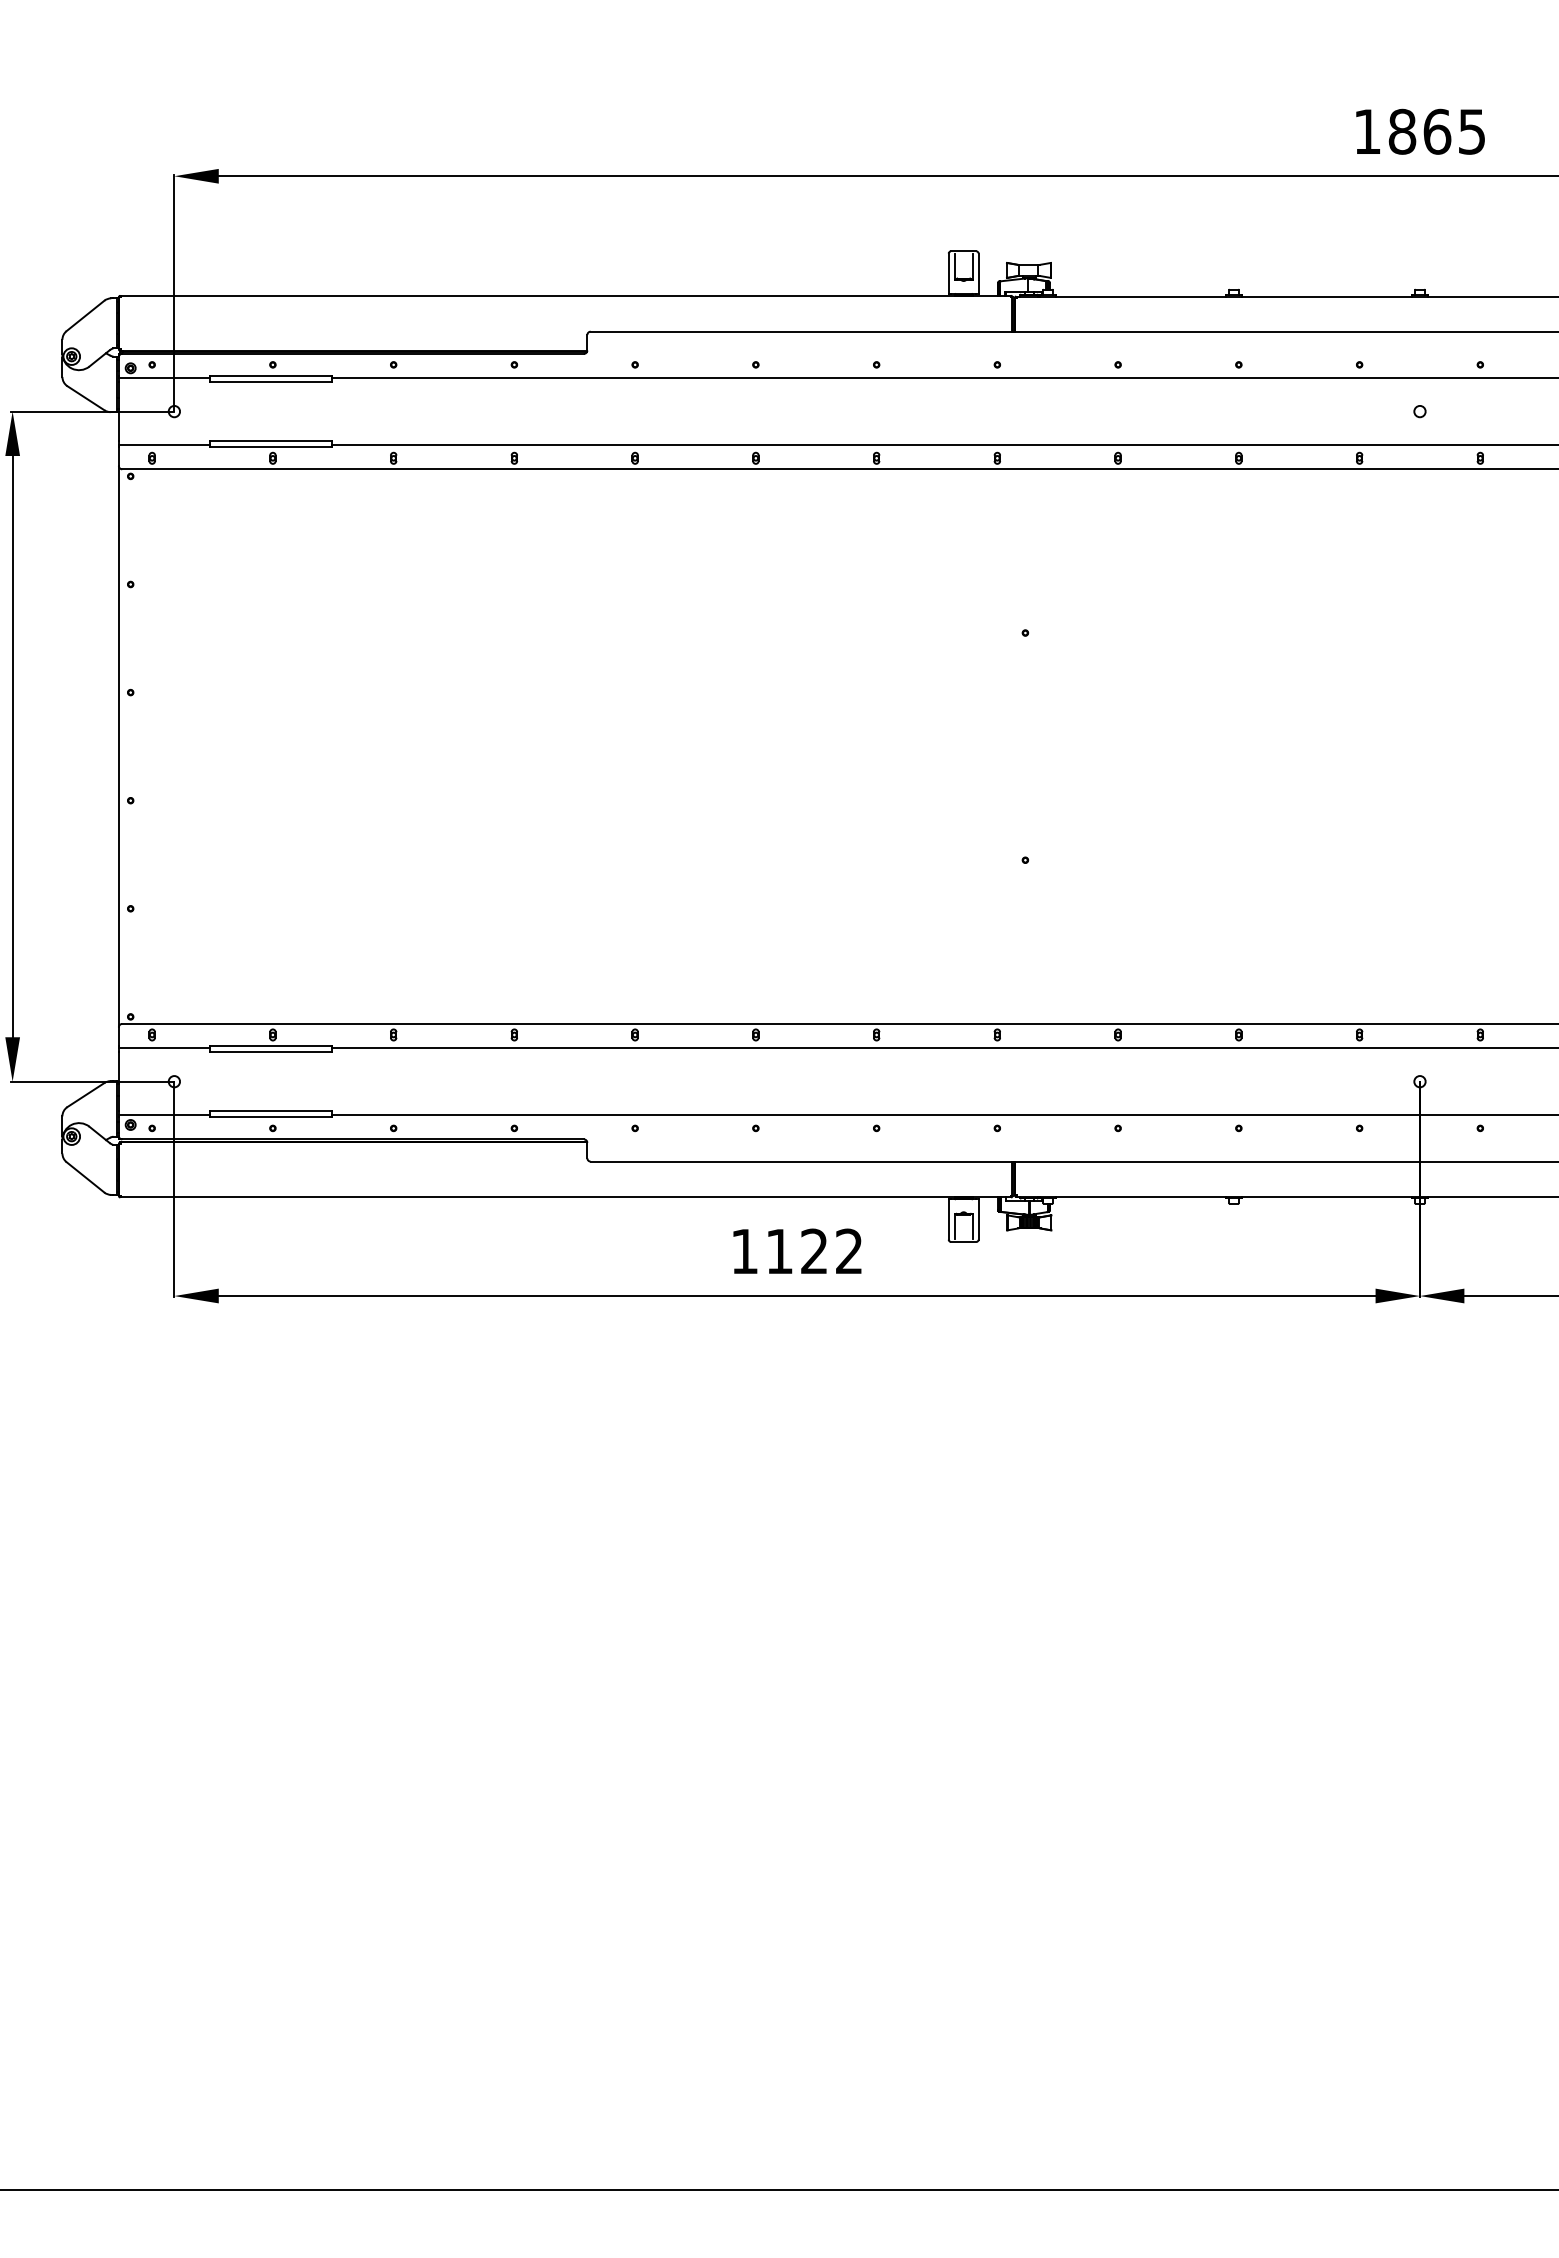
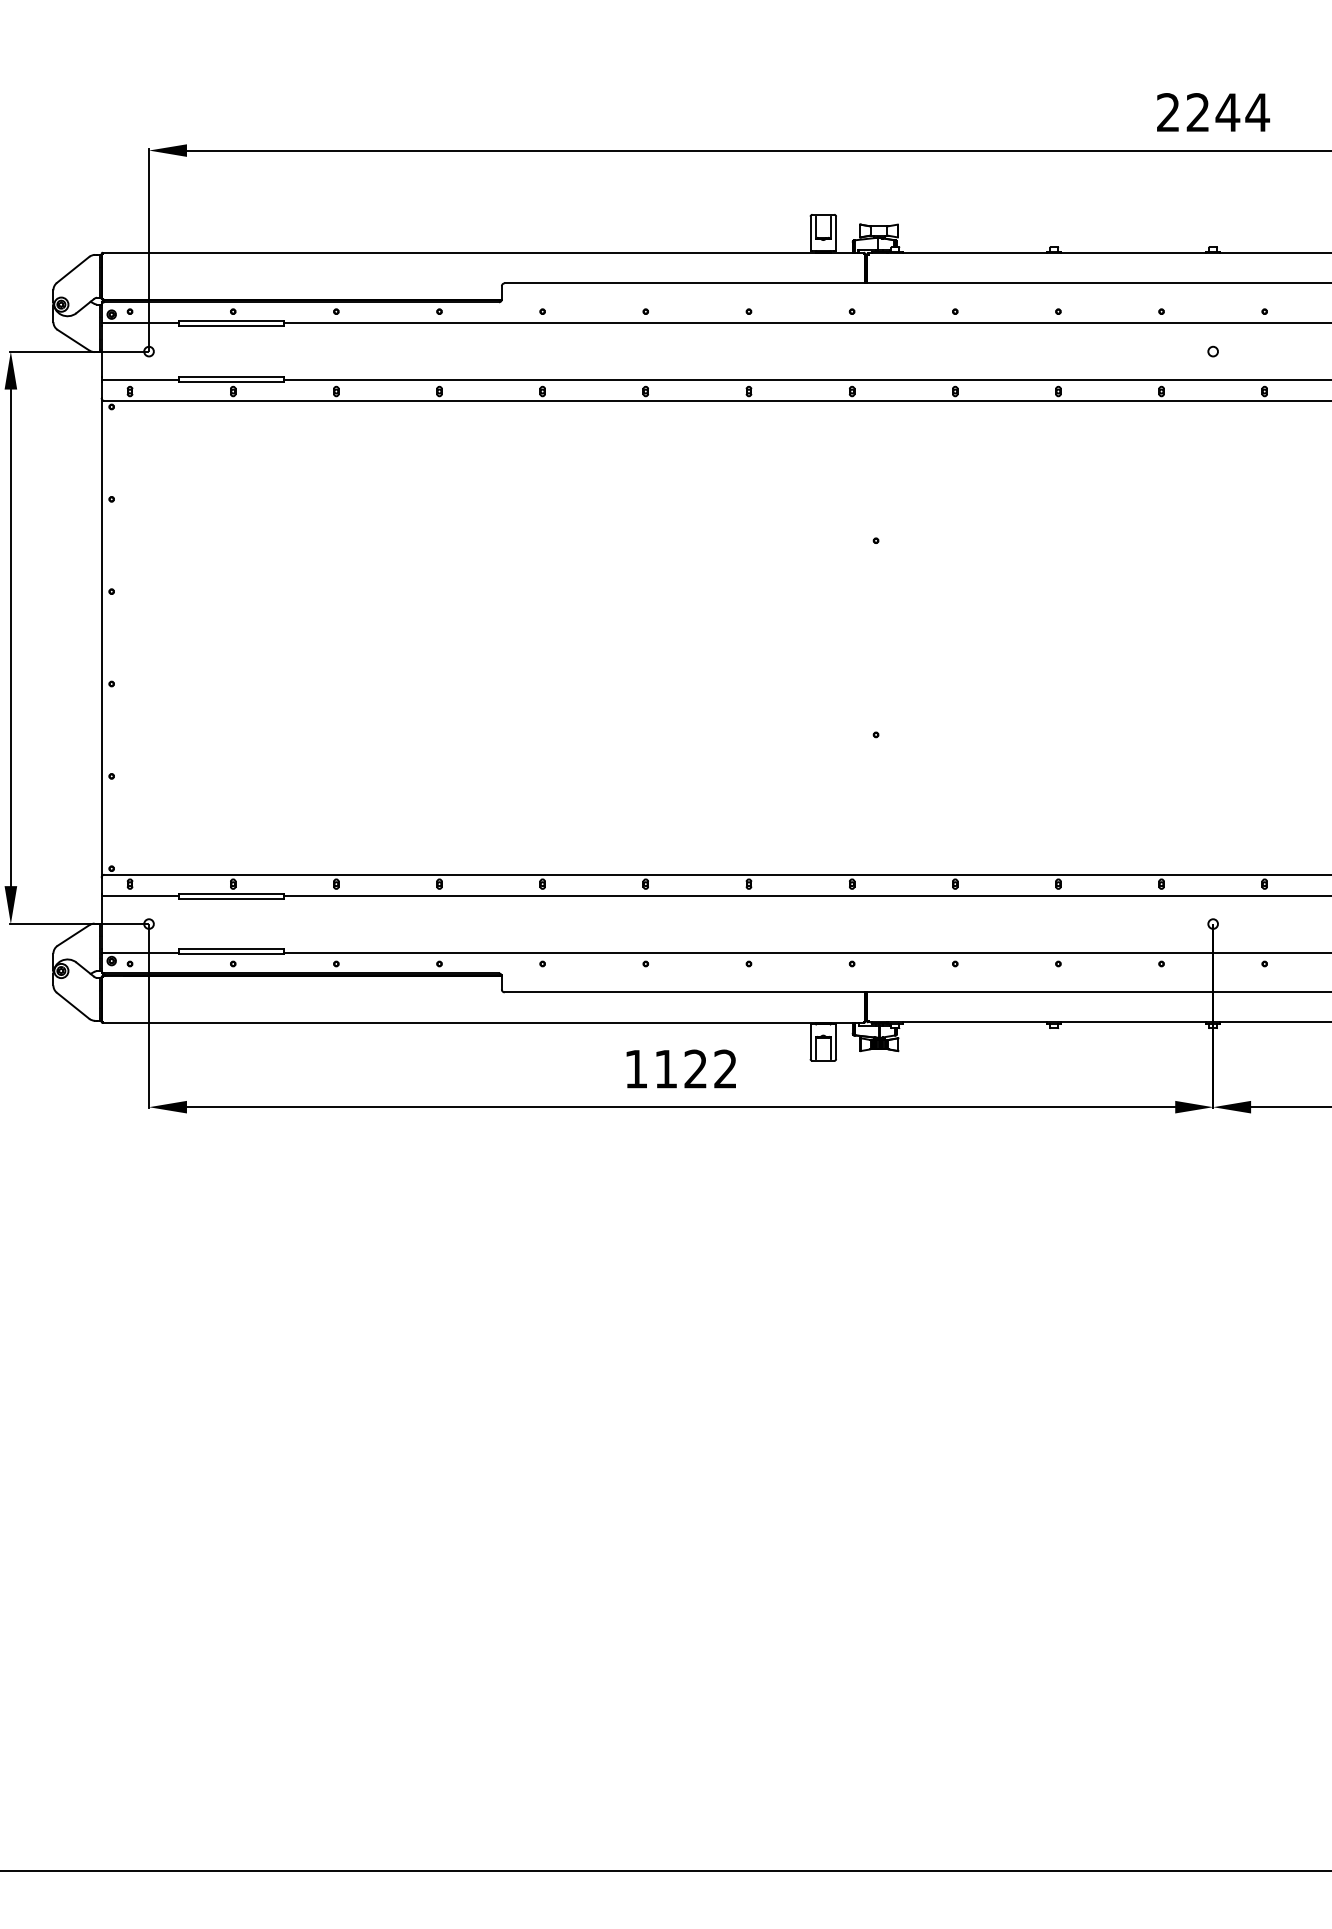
text: (1420, 131) -> (1213, 112), 1865 -> 2244

